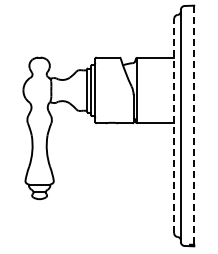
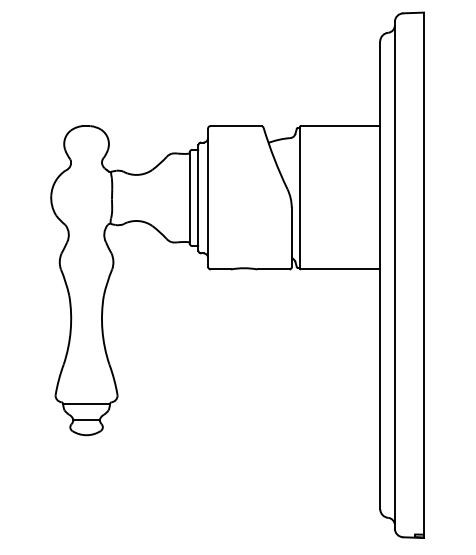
line: (174, 125) -> (381, 274), dashed -> solid
line: (194, 126) -> (424, 276), dashed -> solid

